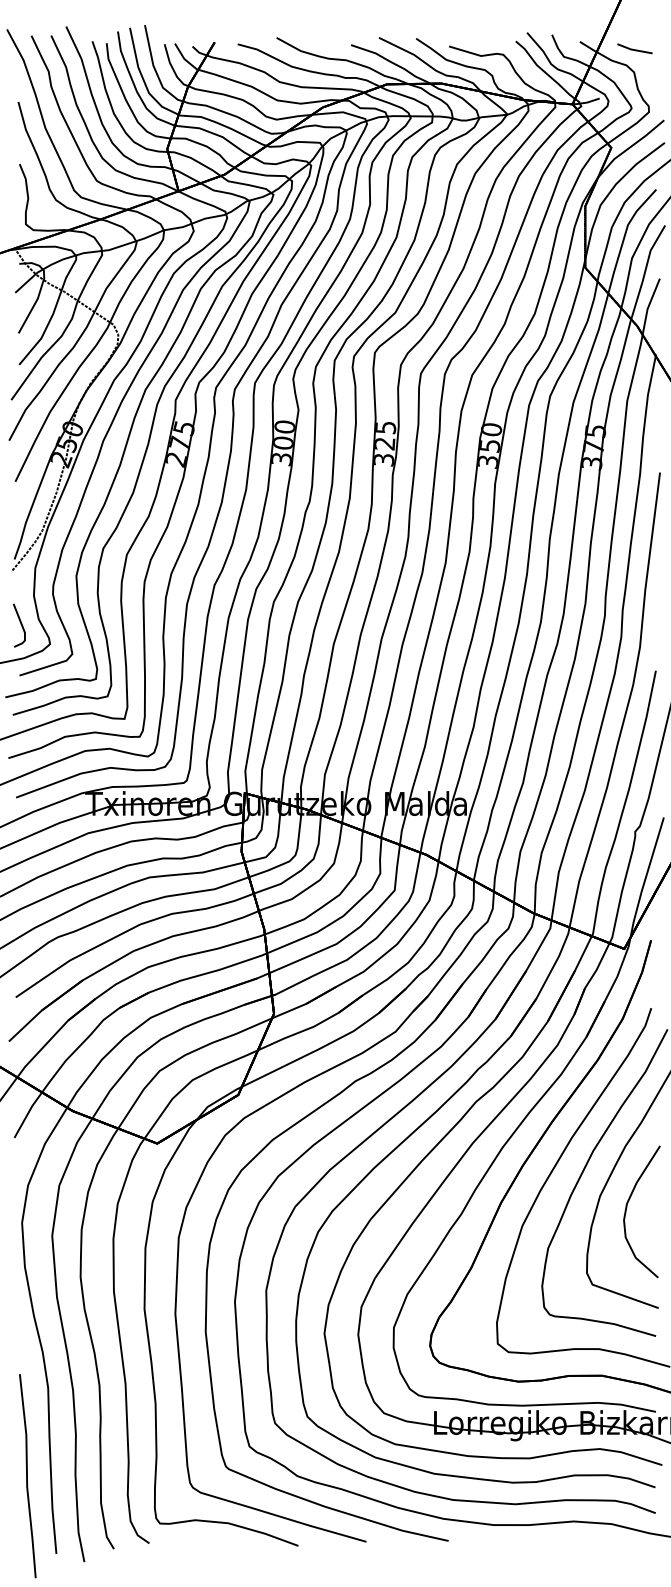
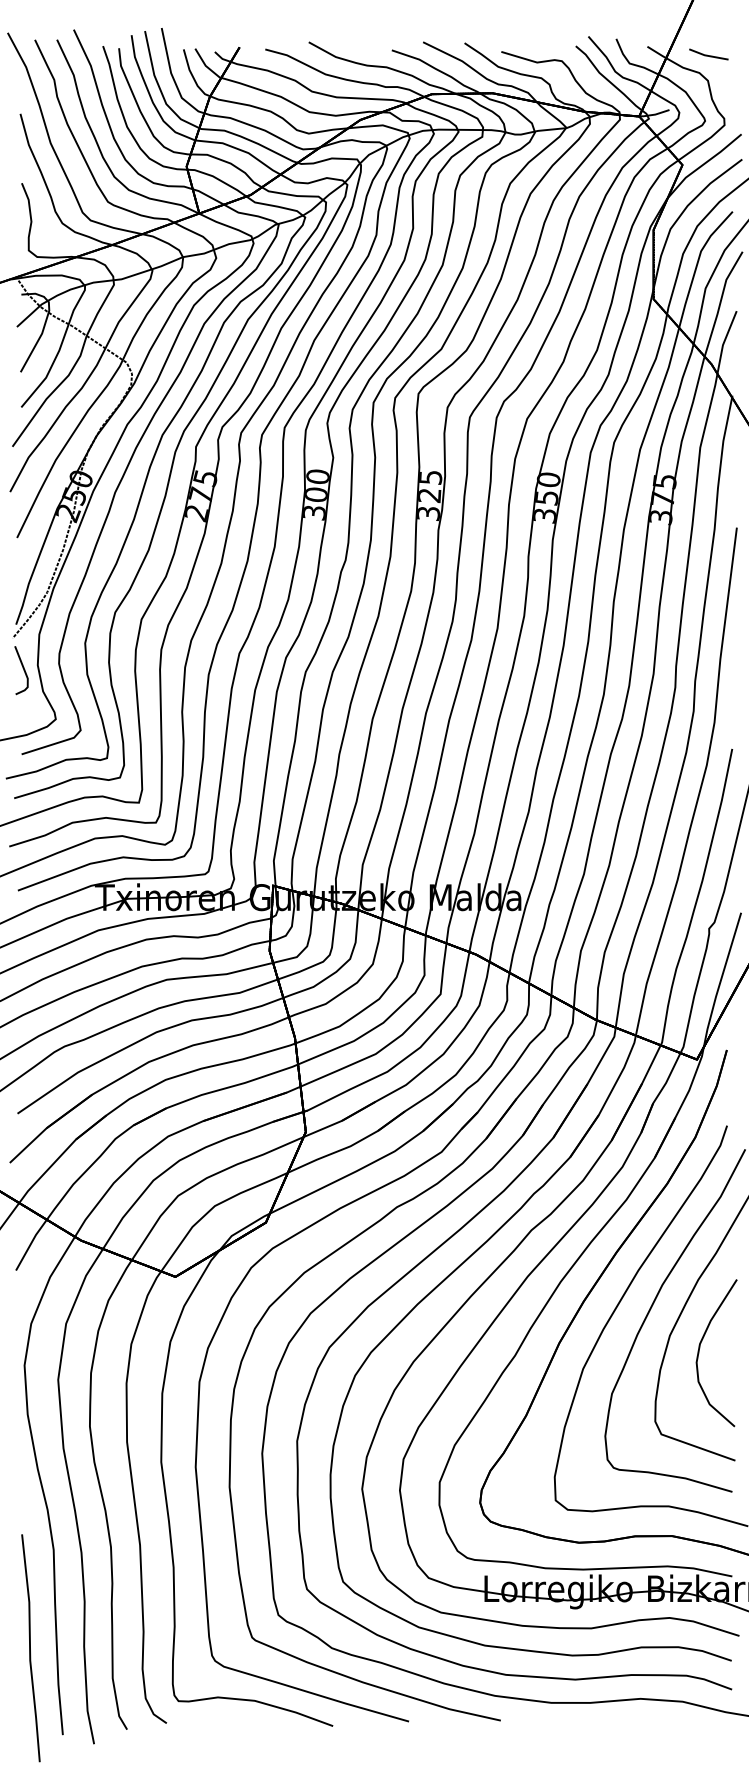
line: (21, 625) -> (23, 670), moved

